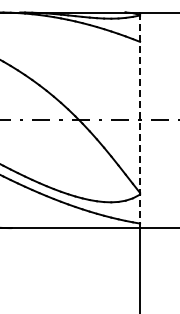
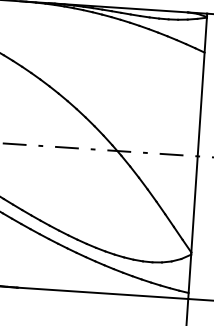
line: (140, 120) -> (198, 156), dashed -> solid

